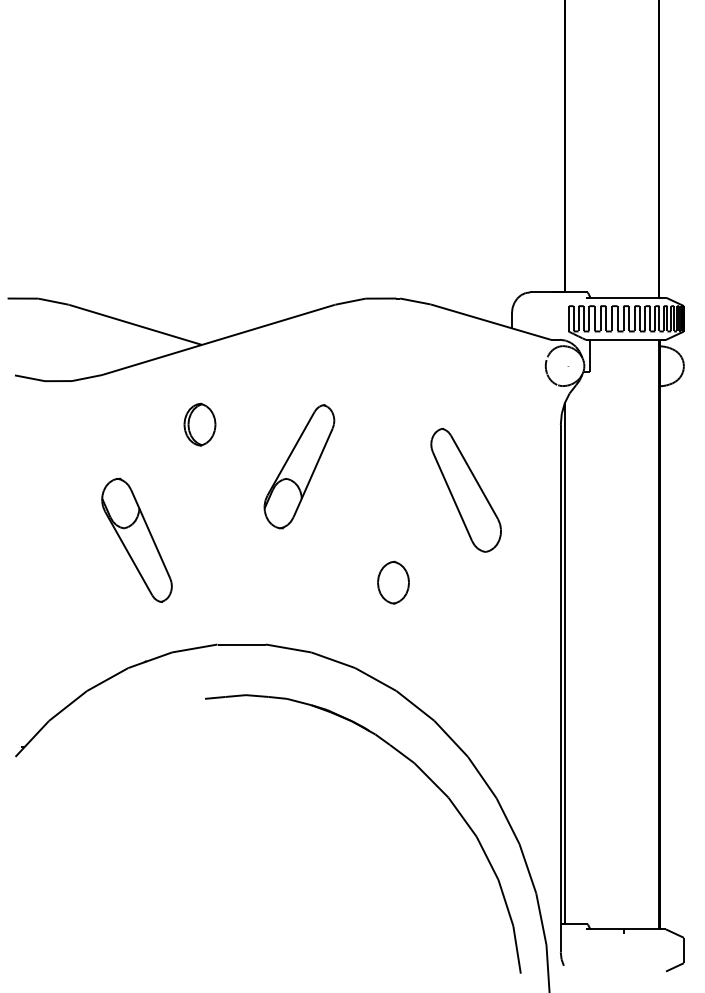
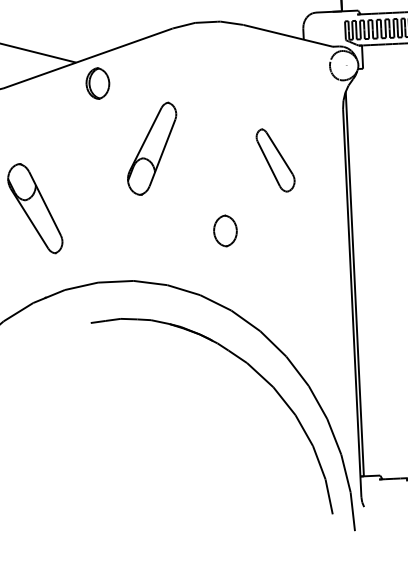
part: (199, 424) -> (97, 83), moved
part: (465, 489) -> (275, 159), size x0.7

